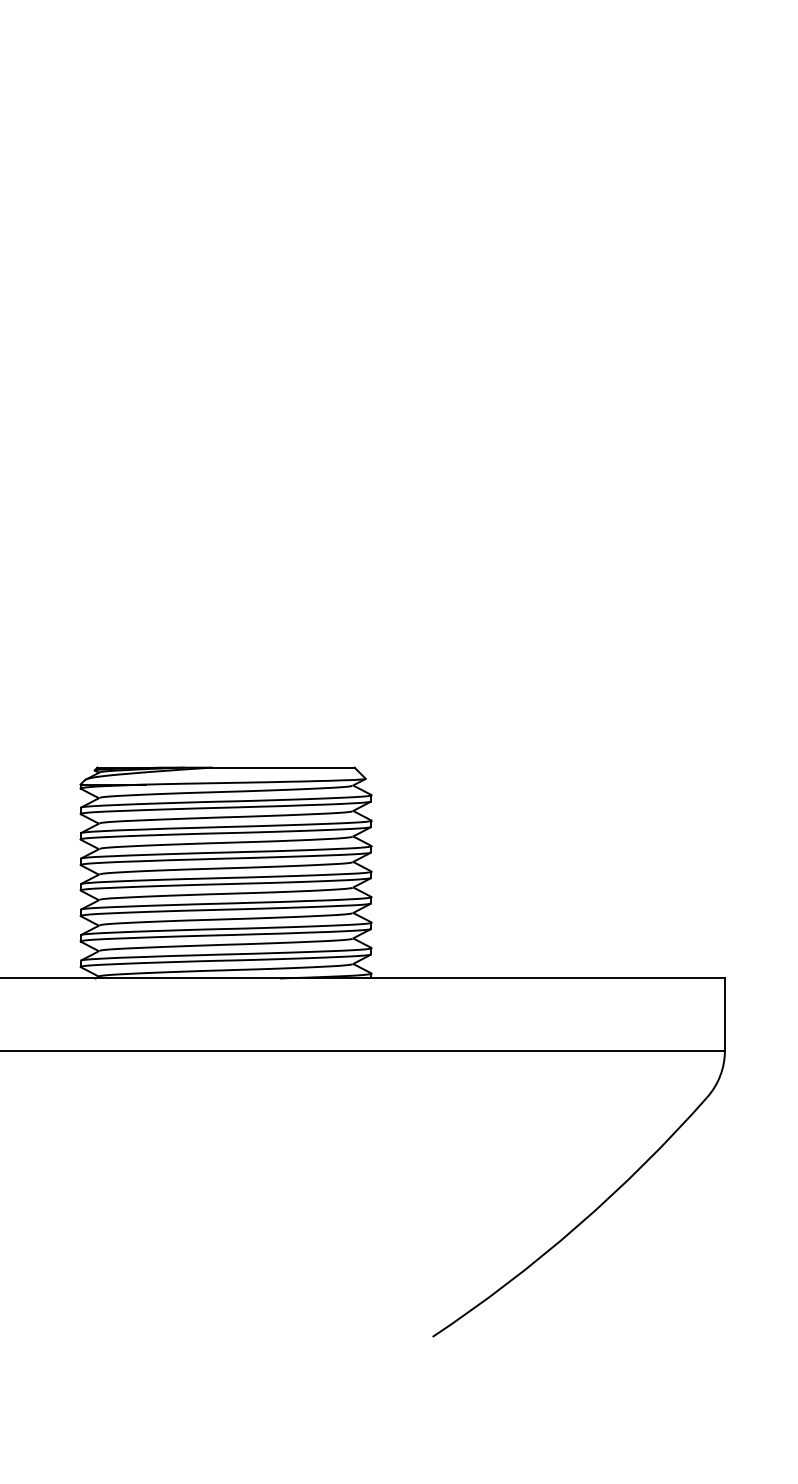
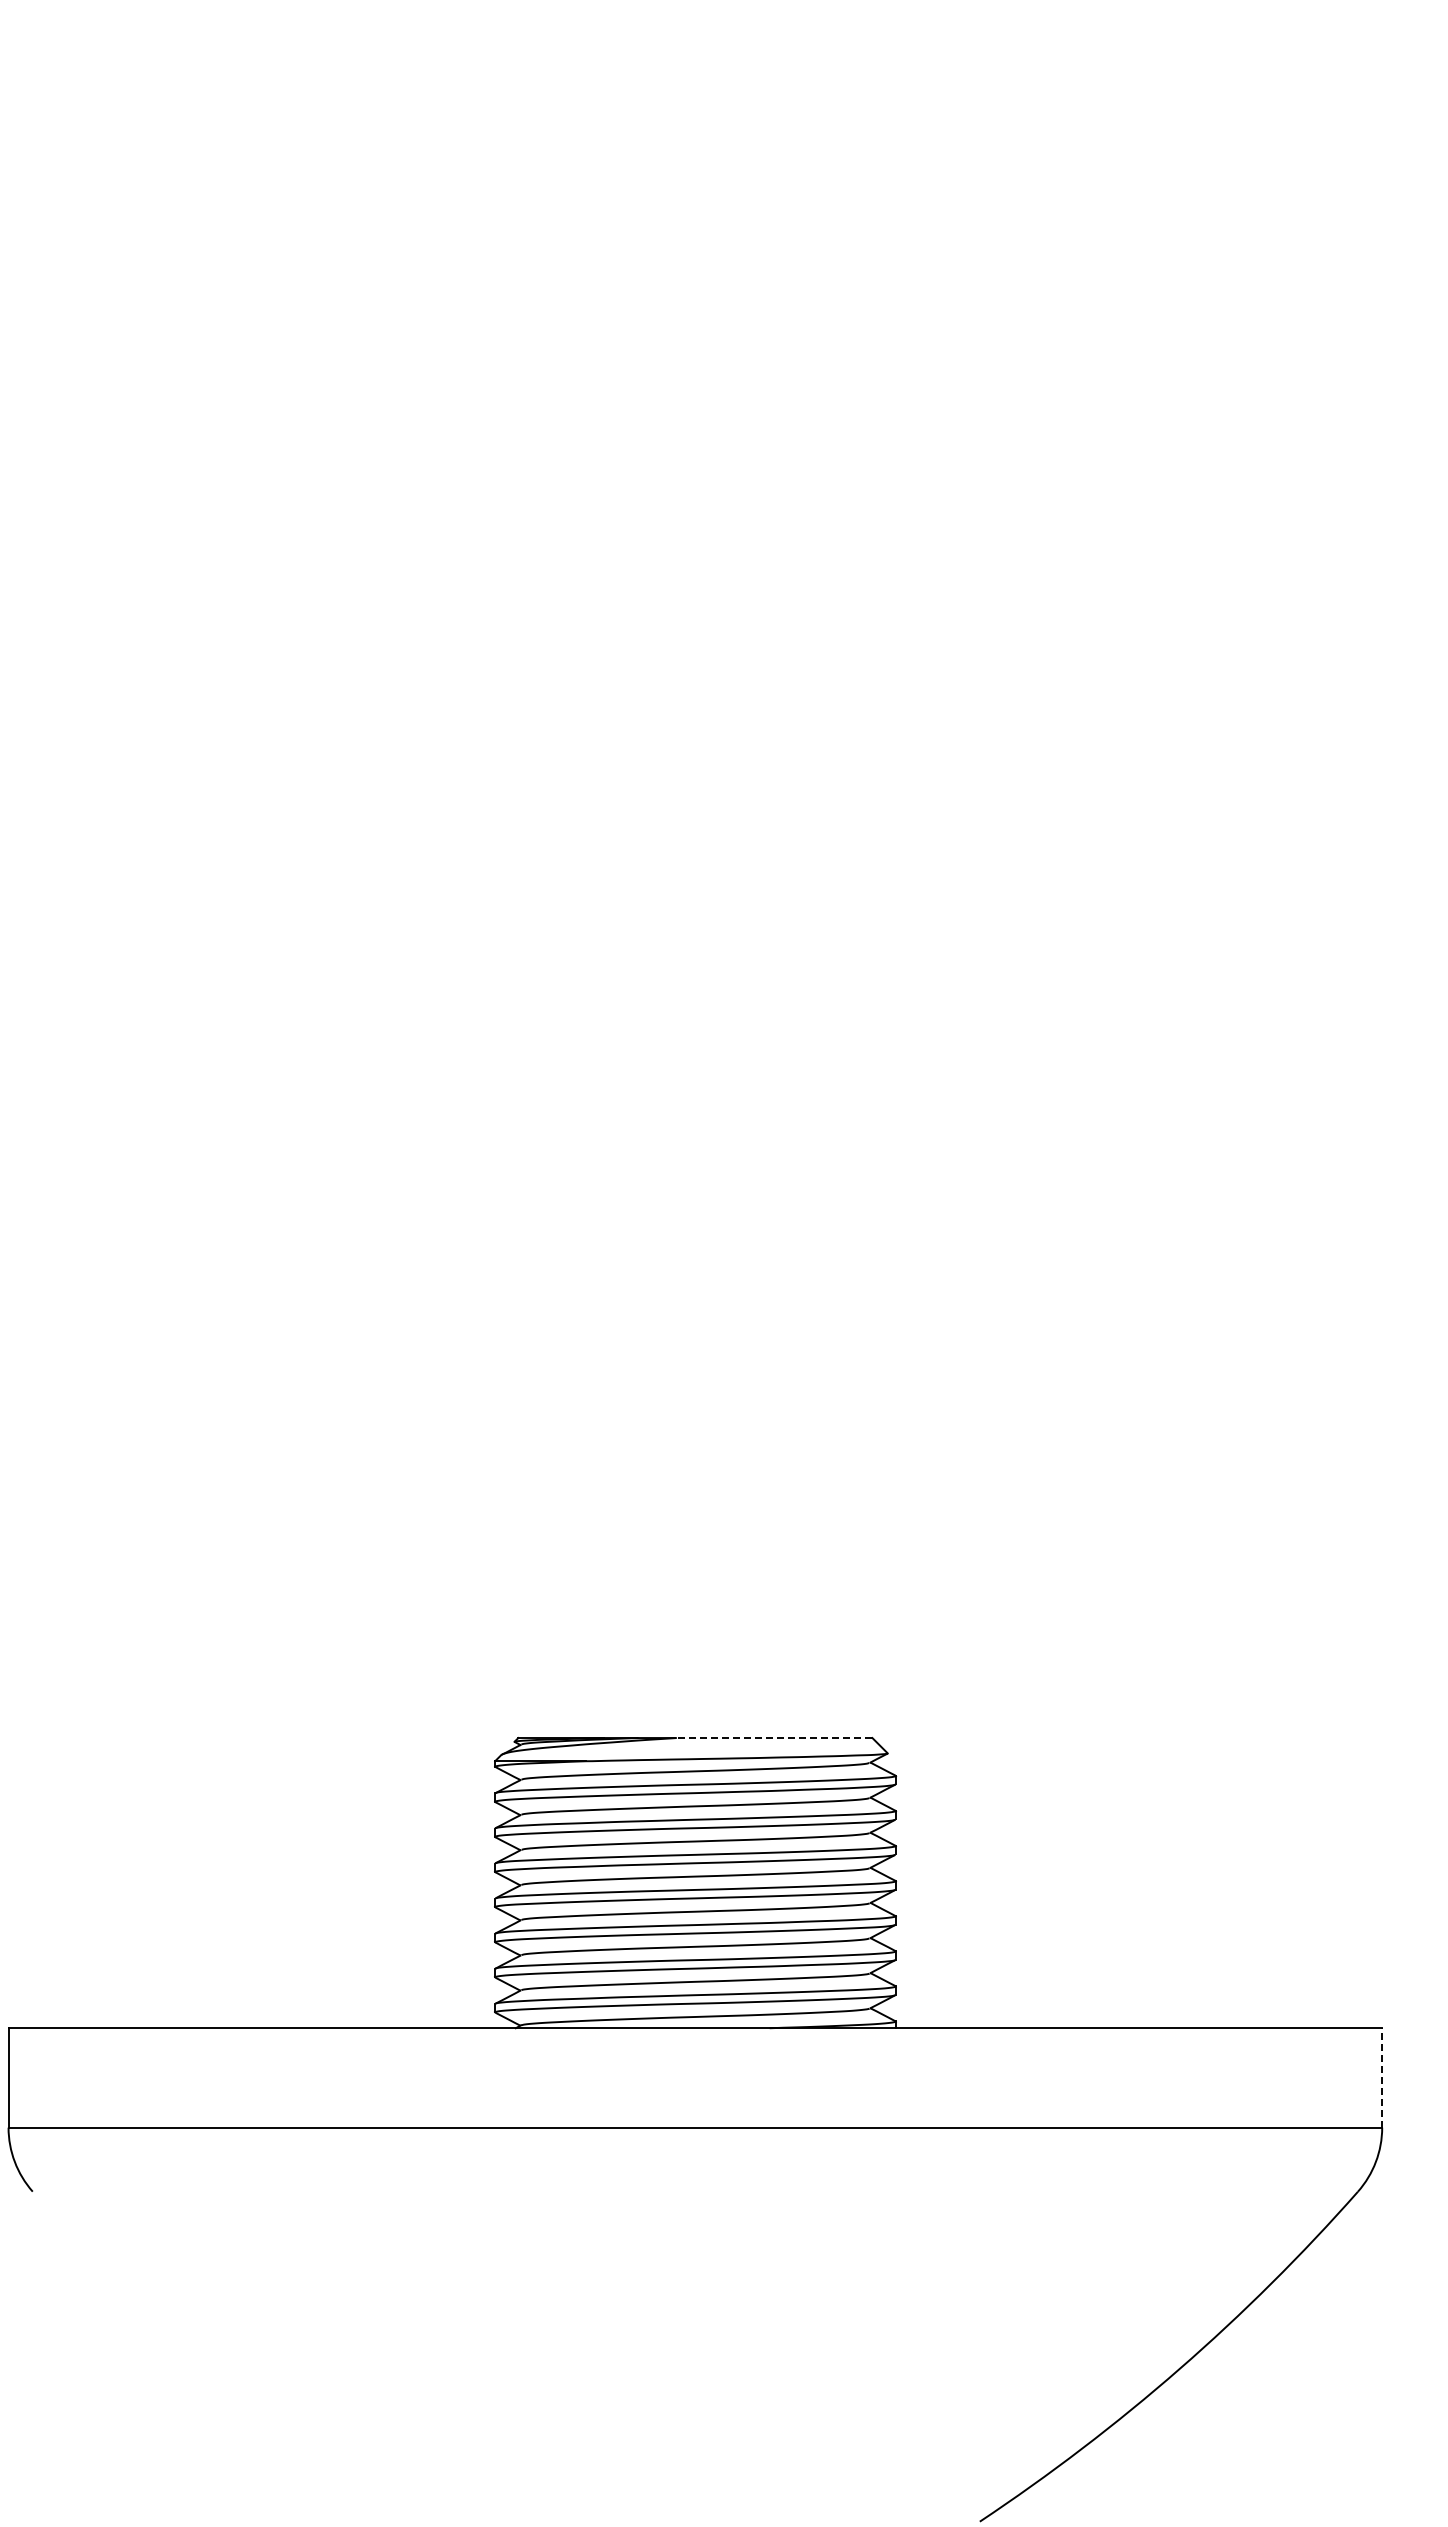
line: (283, 768) -> (774, 1738), solid -> dashed
line: (725, 1014) -> (1382, 2077), solid -> dashed

